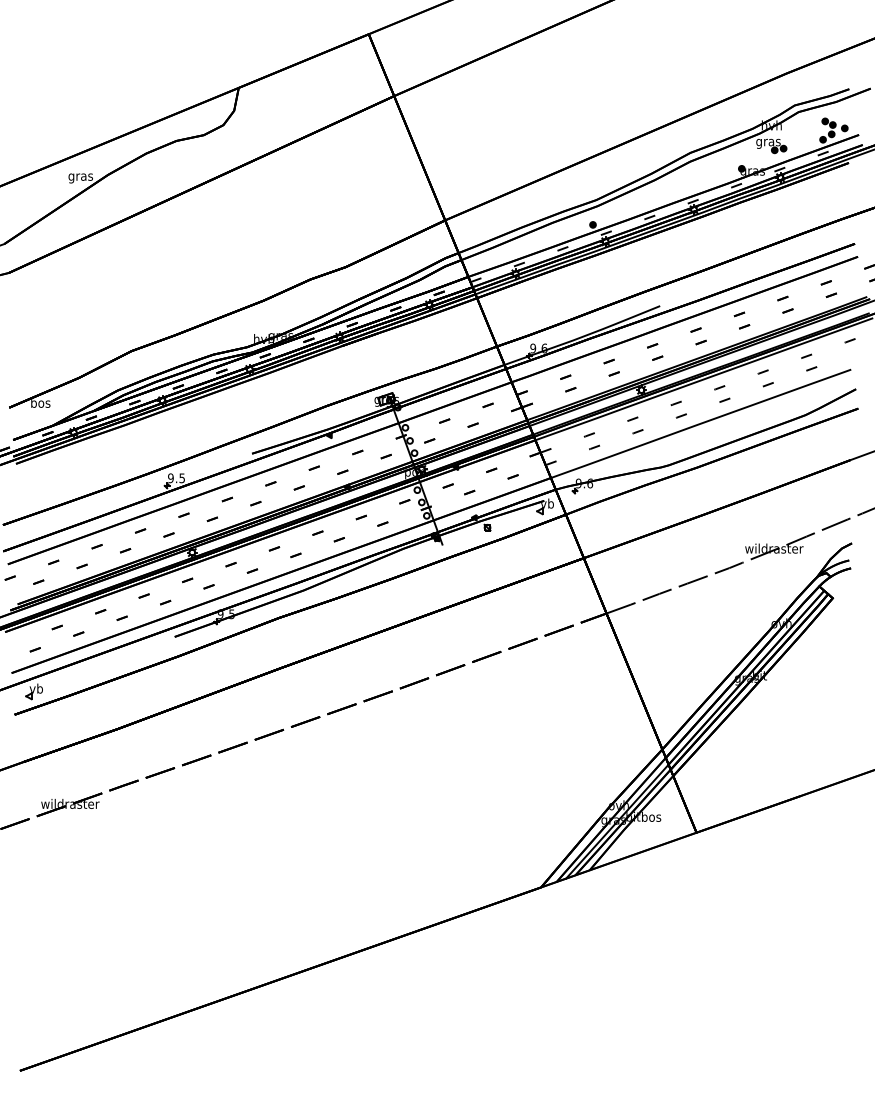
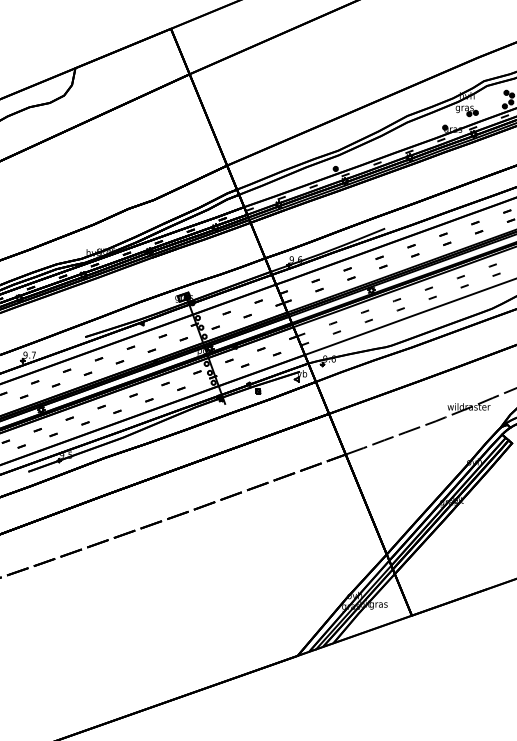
text: (181, 478) -> (33, 355), 9.5 -> 9.7
text: (651, 817) -> (378, 604), bos -> gras

